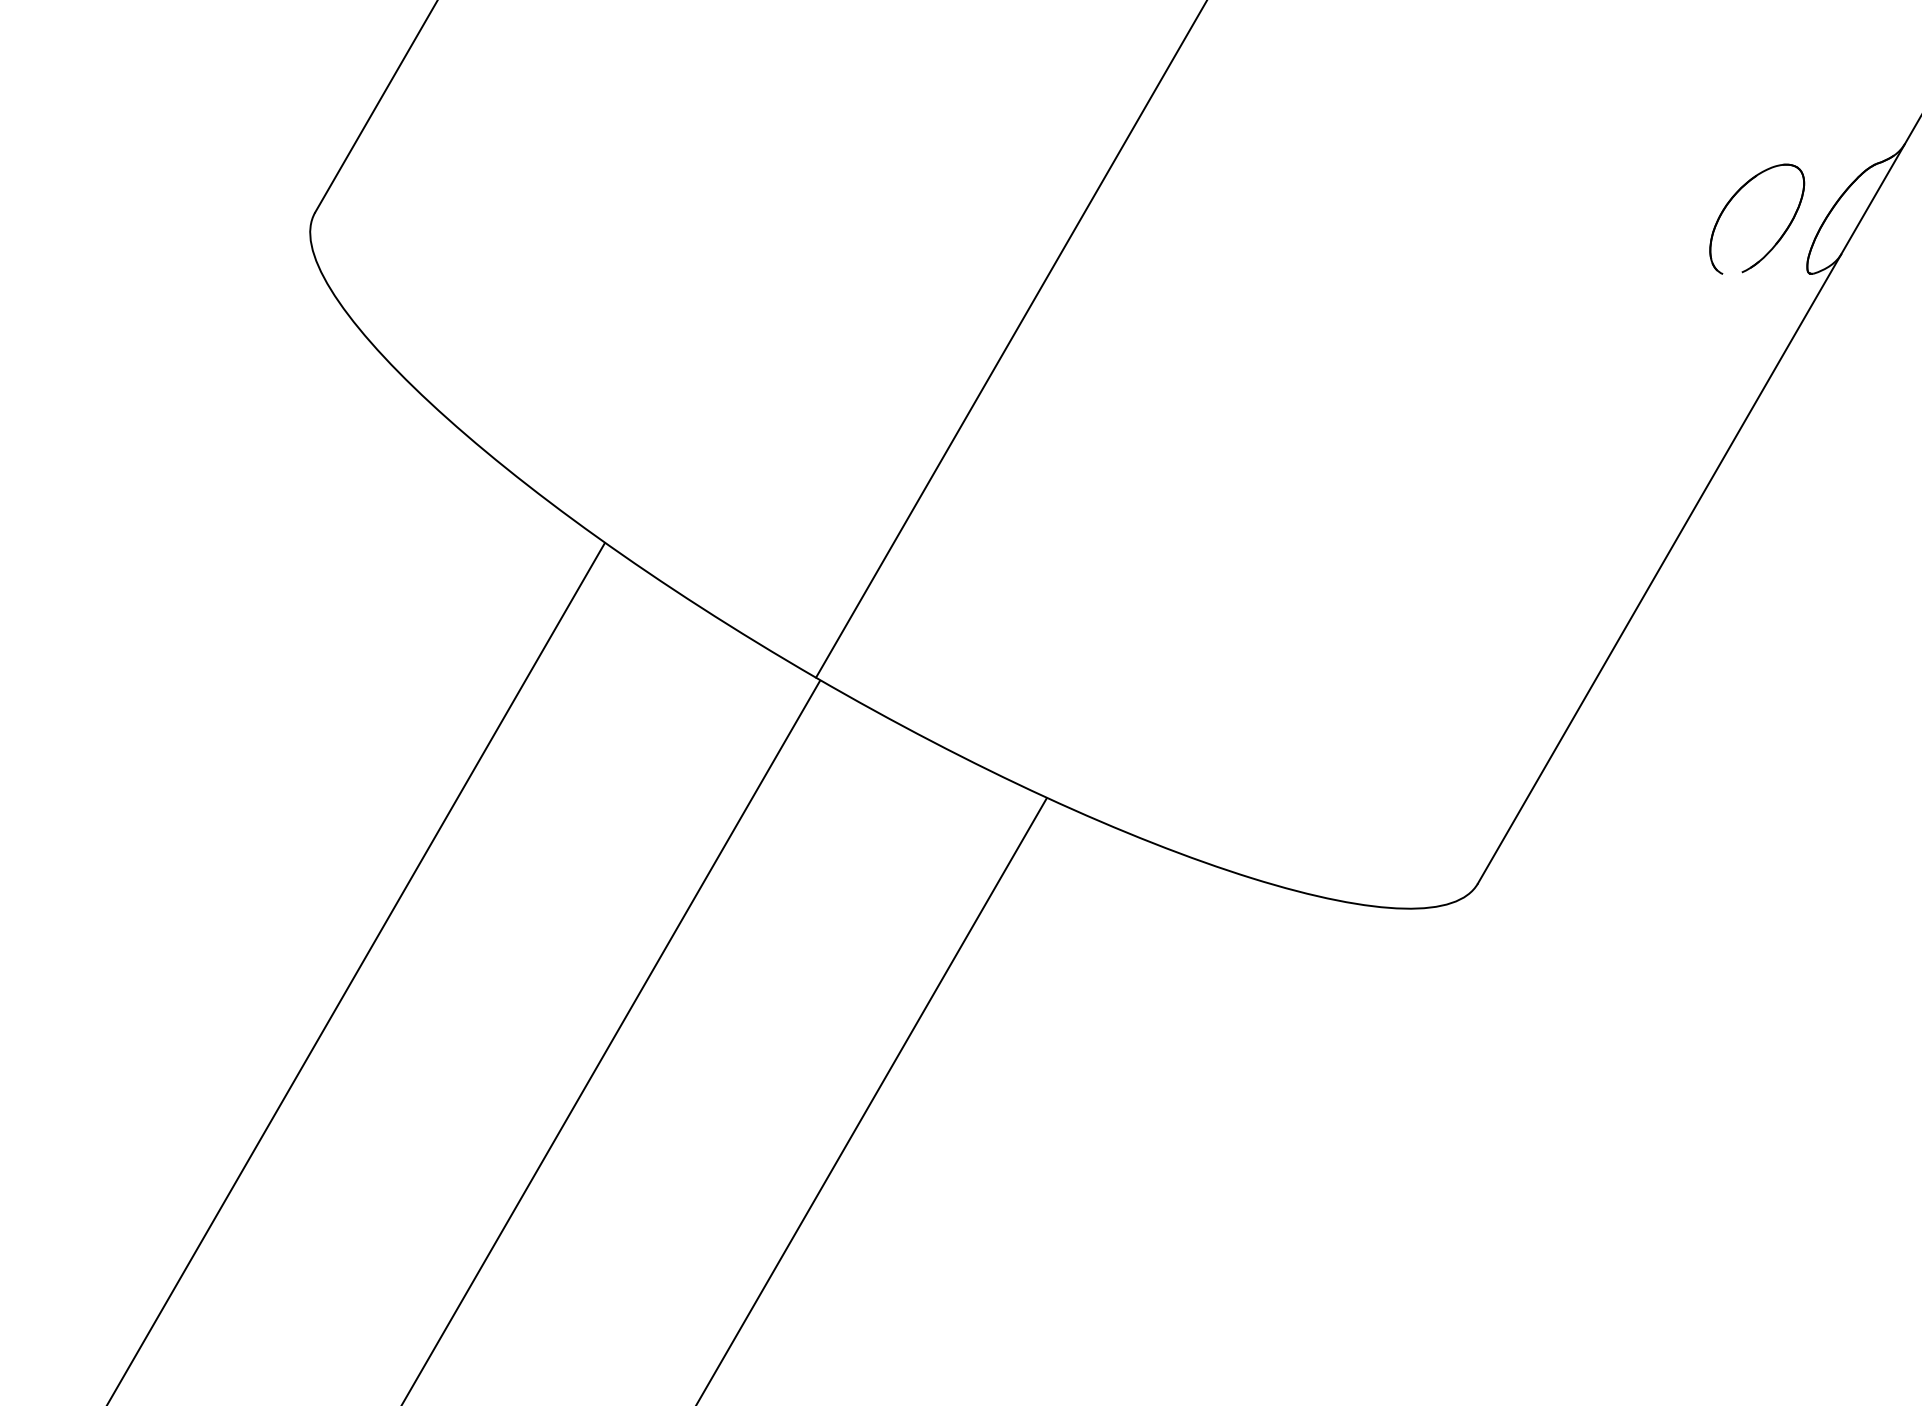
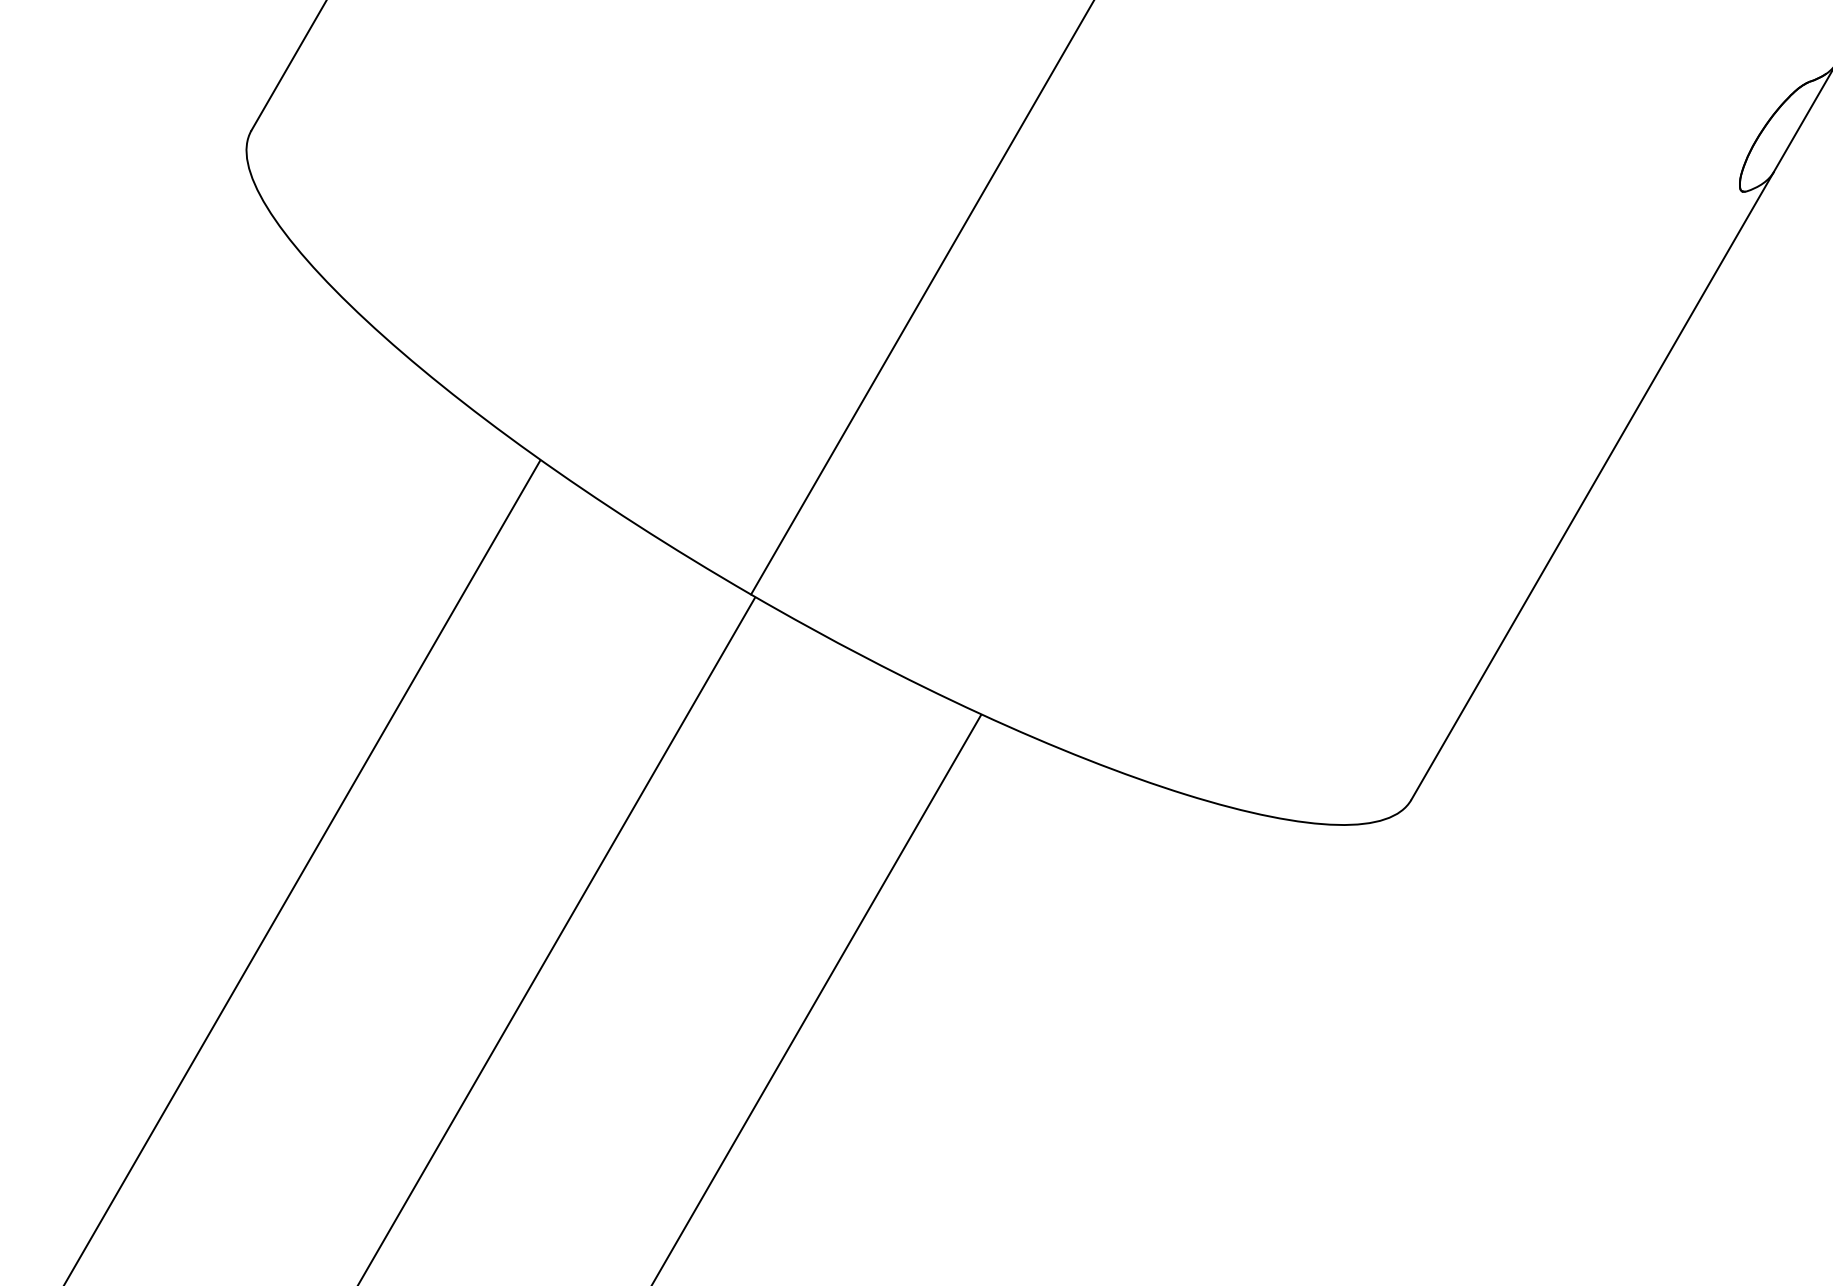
part: (1782, 233) -> (1715, 151), removed

